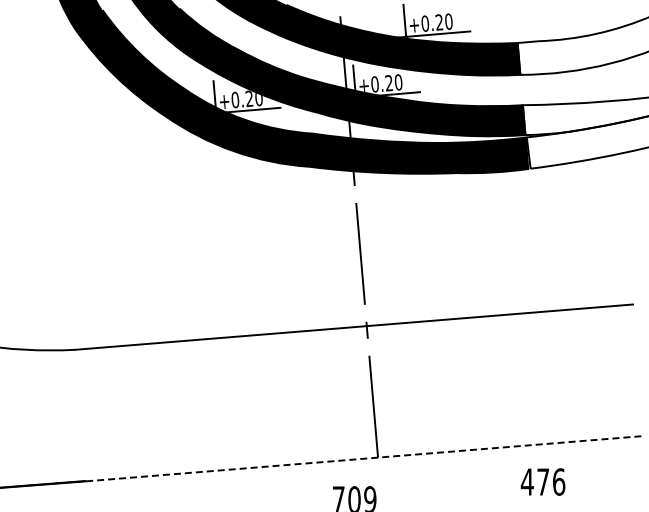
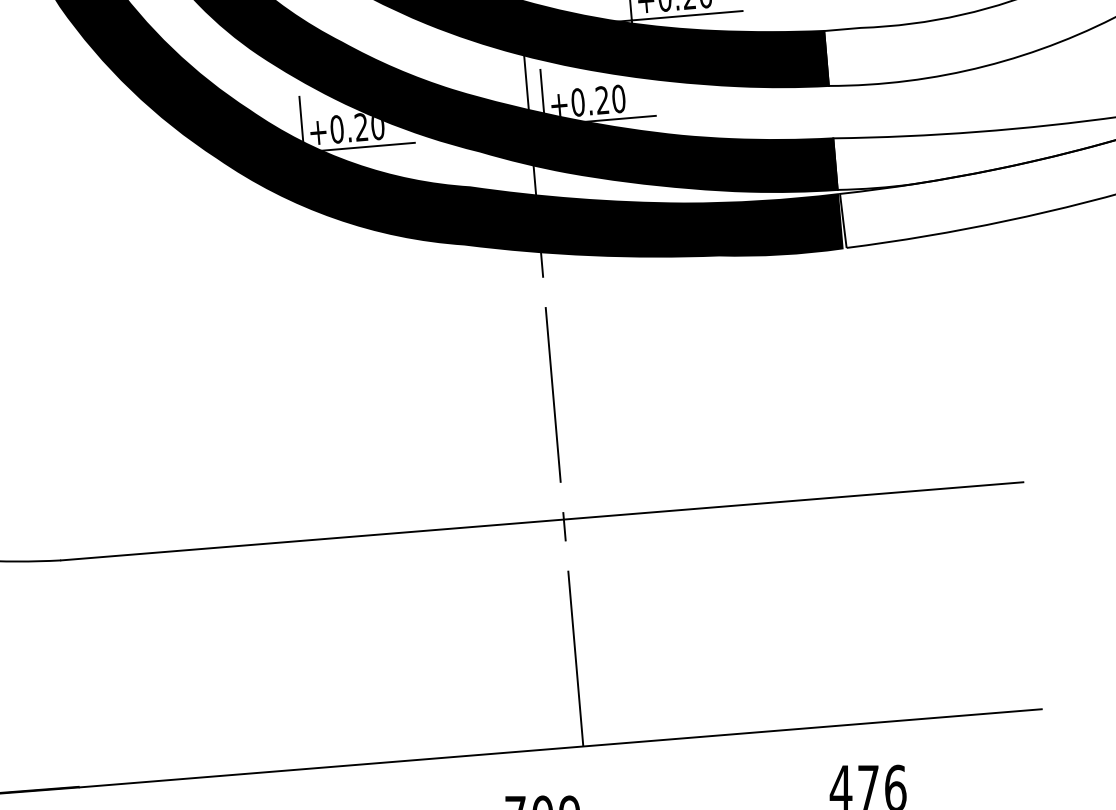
line: (364, 458) -> (559, 748), dashed -> solid

